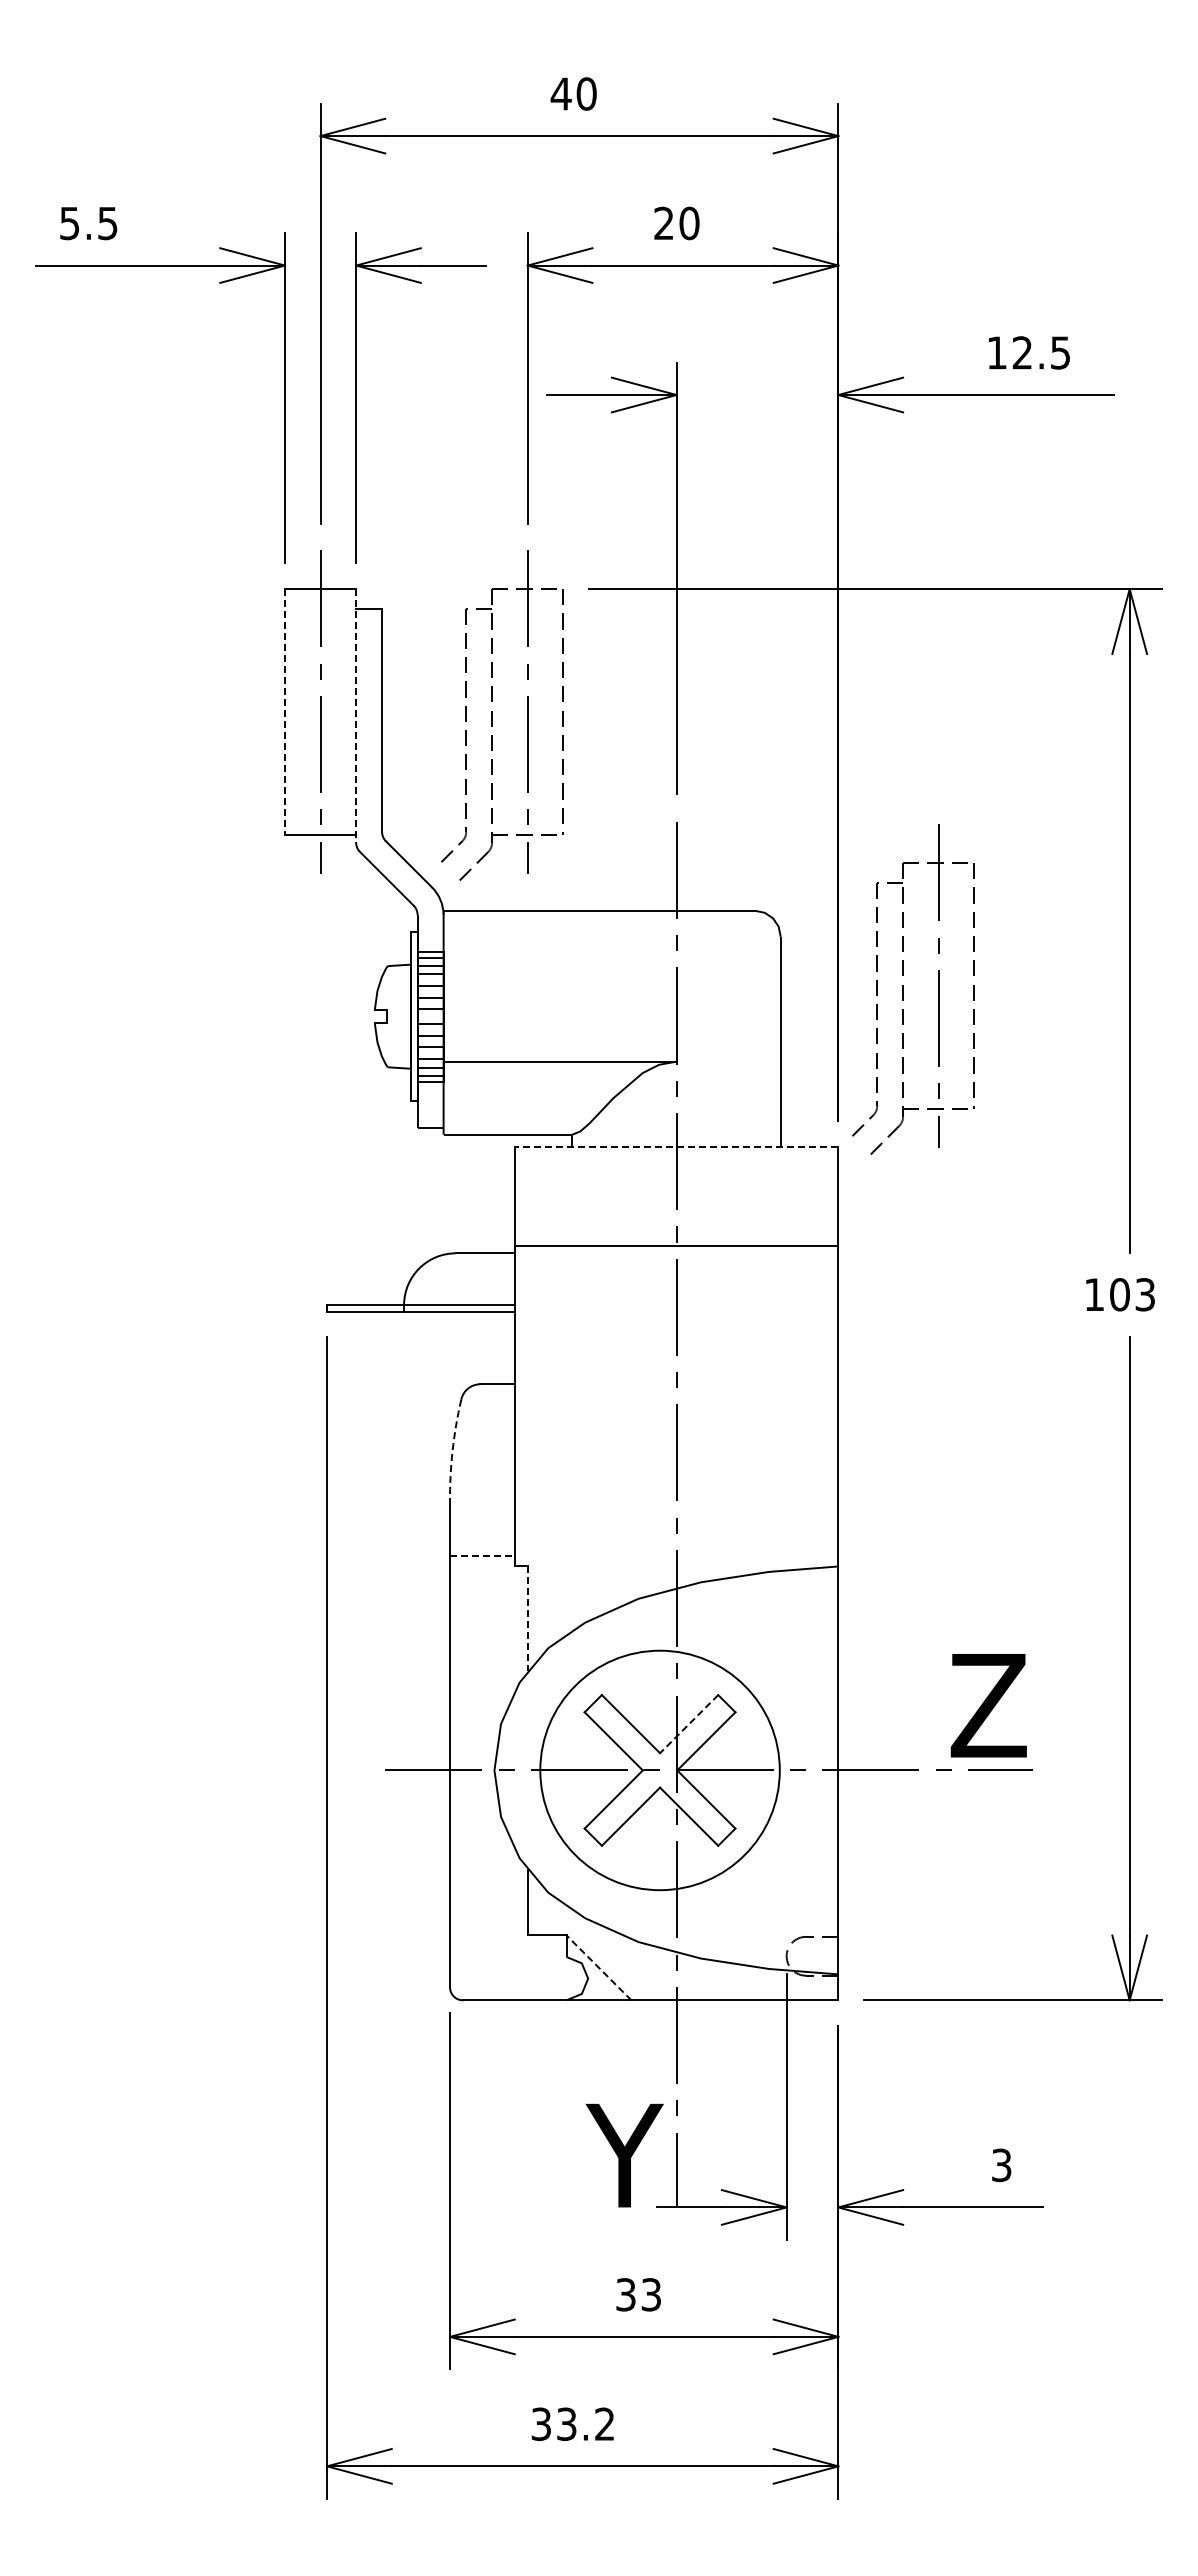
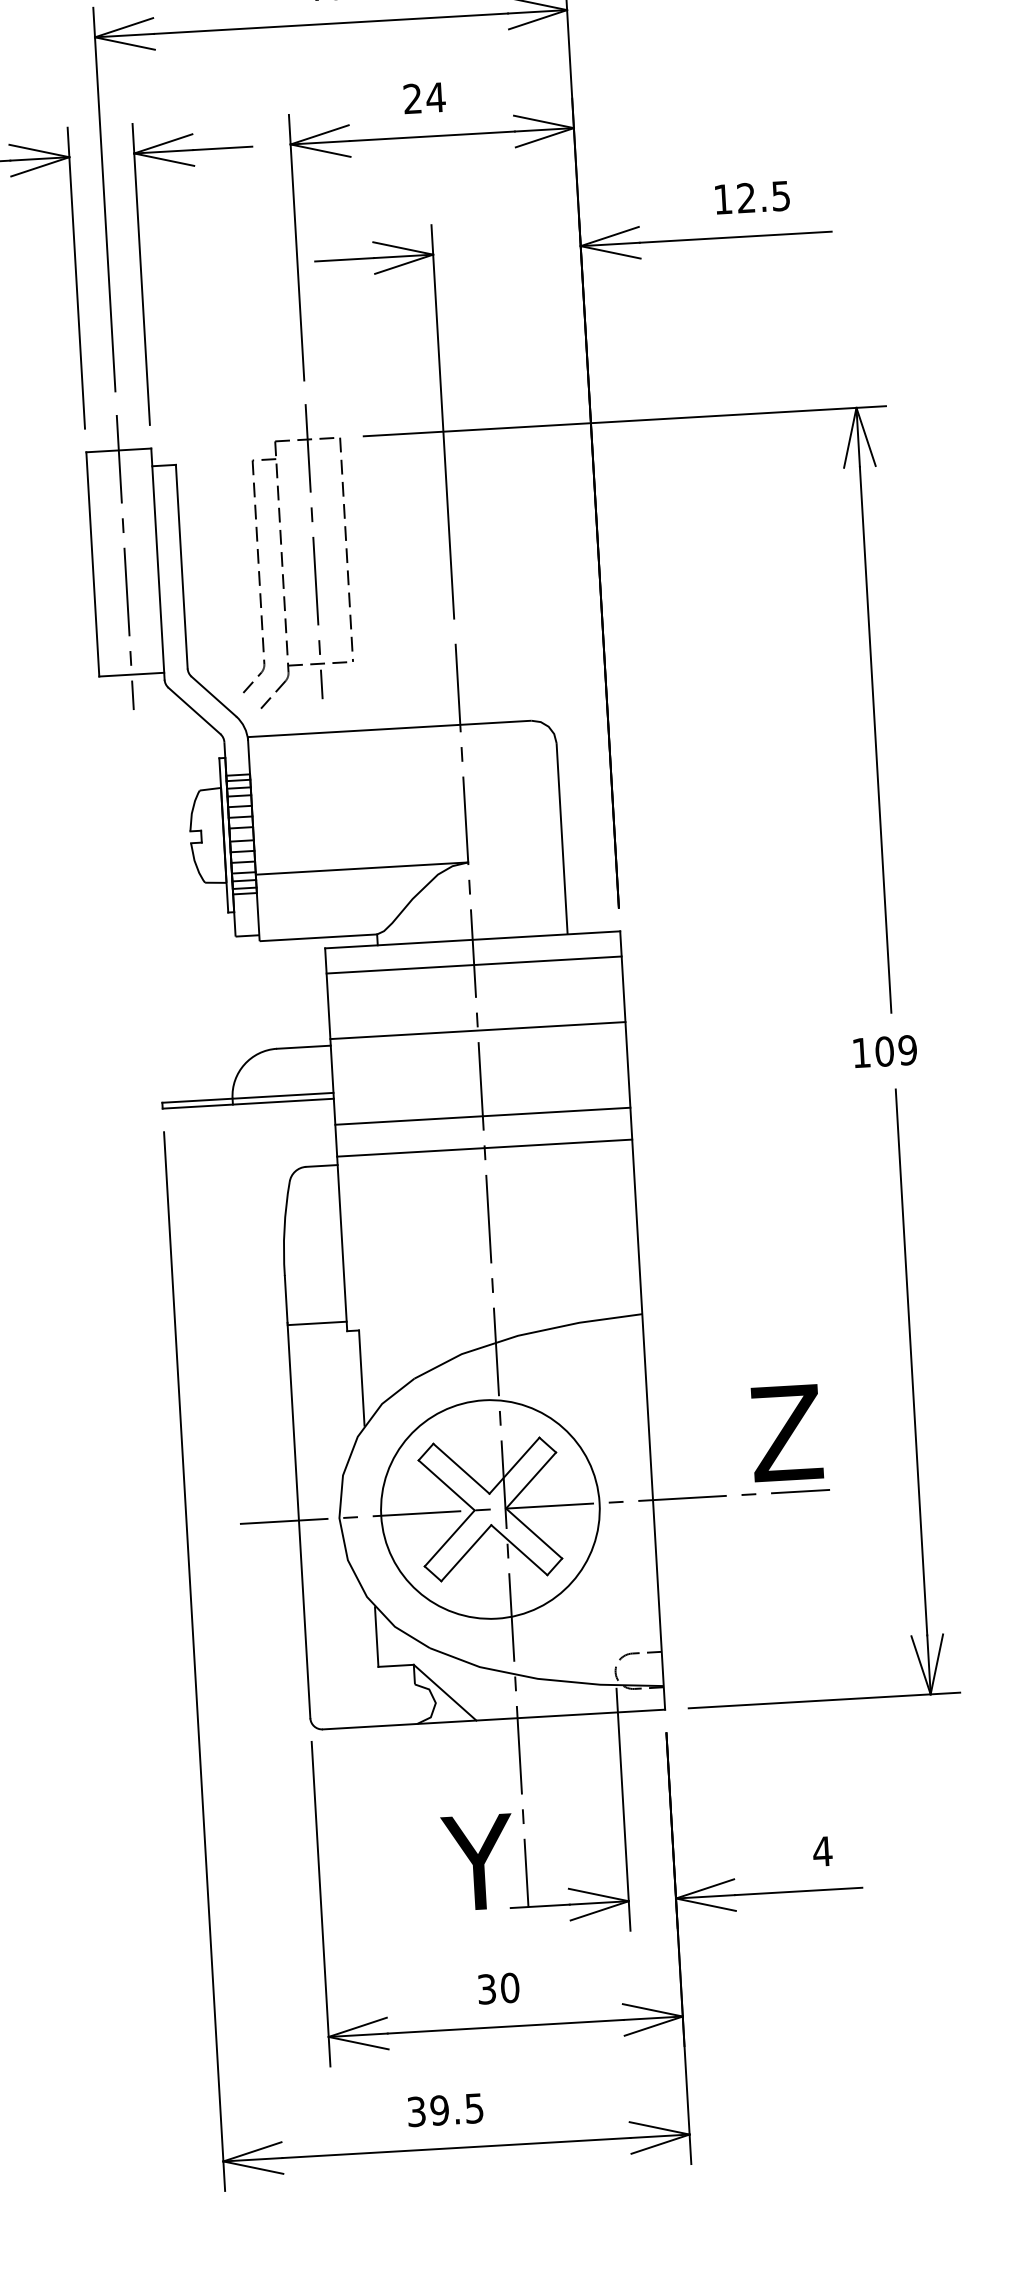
text: (688, 223) -> (435, 97), 20 -> 24
line: (284, 712) -> (92, 564), dashed -> solid
line: (356, 715) -> (158, 563), dashed -> solid
part: (903, 989) -> (671, 784), removed
line: (676, 1146) -> (472, 939), dashed -> solid
line: (676, 1174) -> (474, 965), added
text: (1145, 1294) -> (907, 1050), 103 -> 109
line: (676, 1340) -> (482, 1116), added
line: (676, 1375) -> (484, 1148), added
arc: (452, 1450) -> (284, 1228), dashed -> solid
line: (482, 1556) -> (317, 1323), dashed -> solid
line: (527, 1619) -> (361, 1378), dashed -> solid
line: (688, 1724) -> (513, 1466), dashed -> solid
line: (598, 1967) -> (444, 1692), dashed -> solid
text: (1001, 2165) -> (822, 1851), 3 -> 4
text: (651, 2294) -> (510, 1987), 33 -> 30
text: (585, 2423) -> (456, 2108), 33.2 -> 39.5

